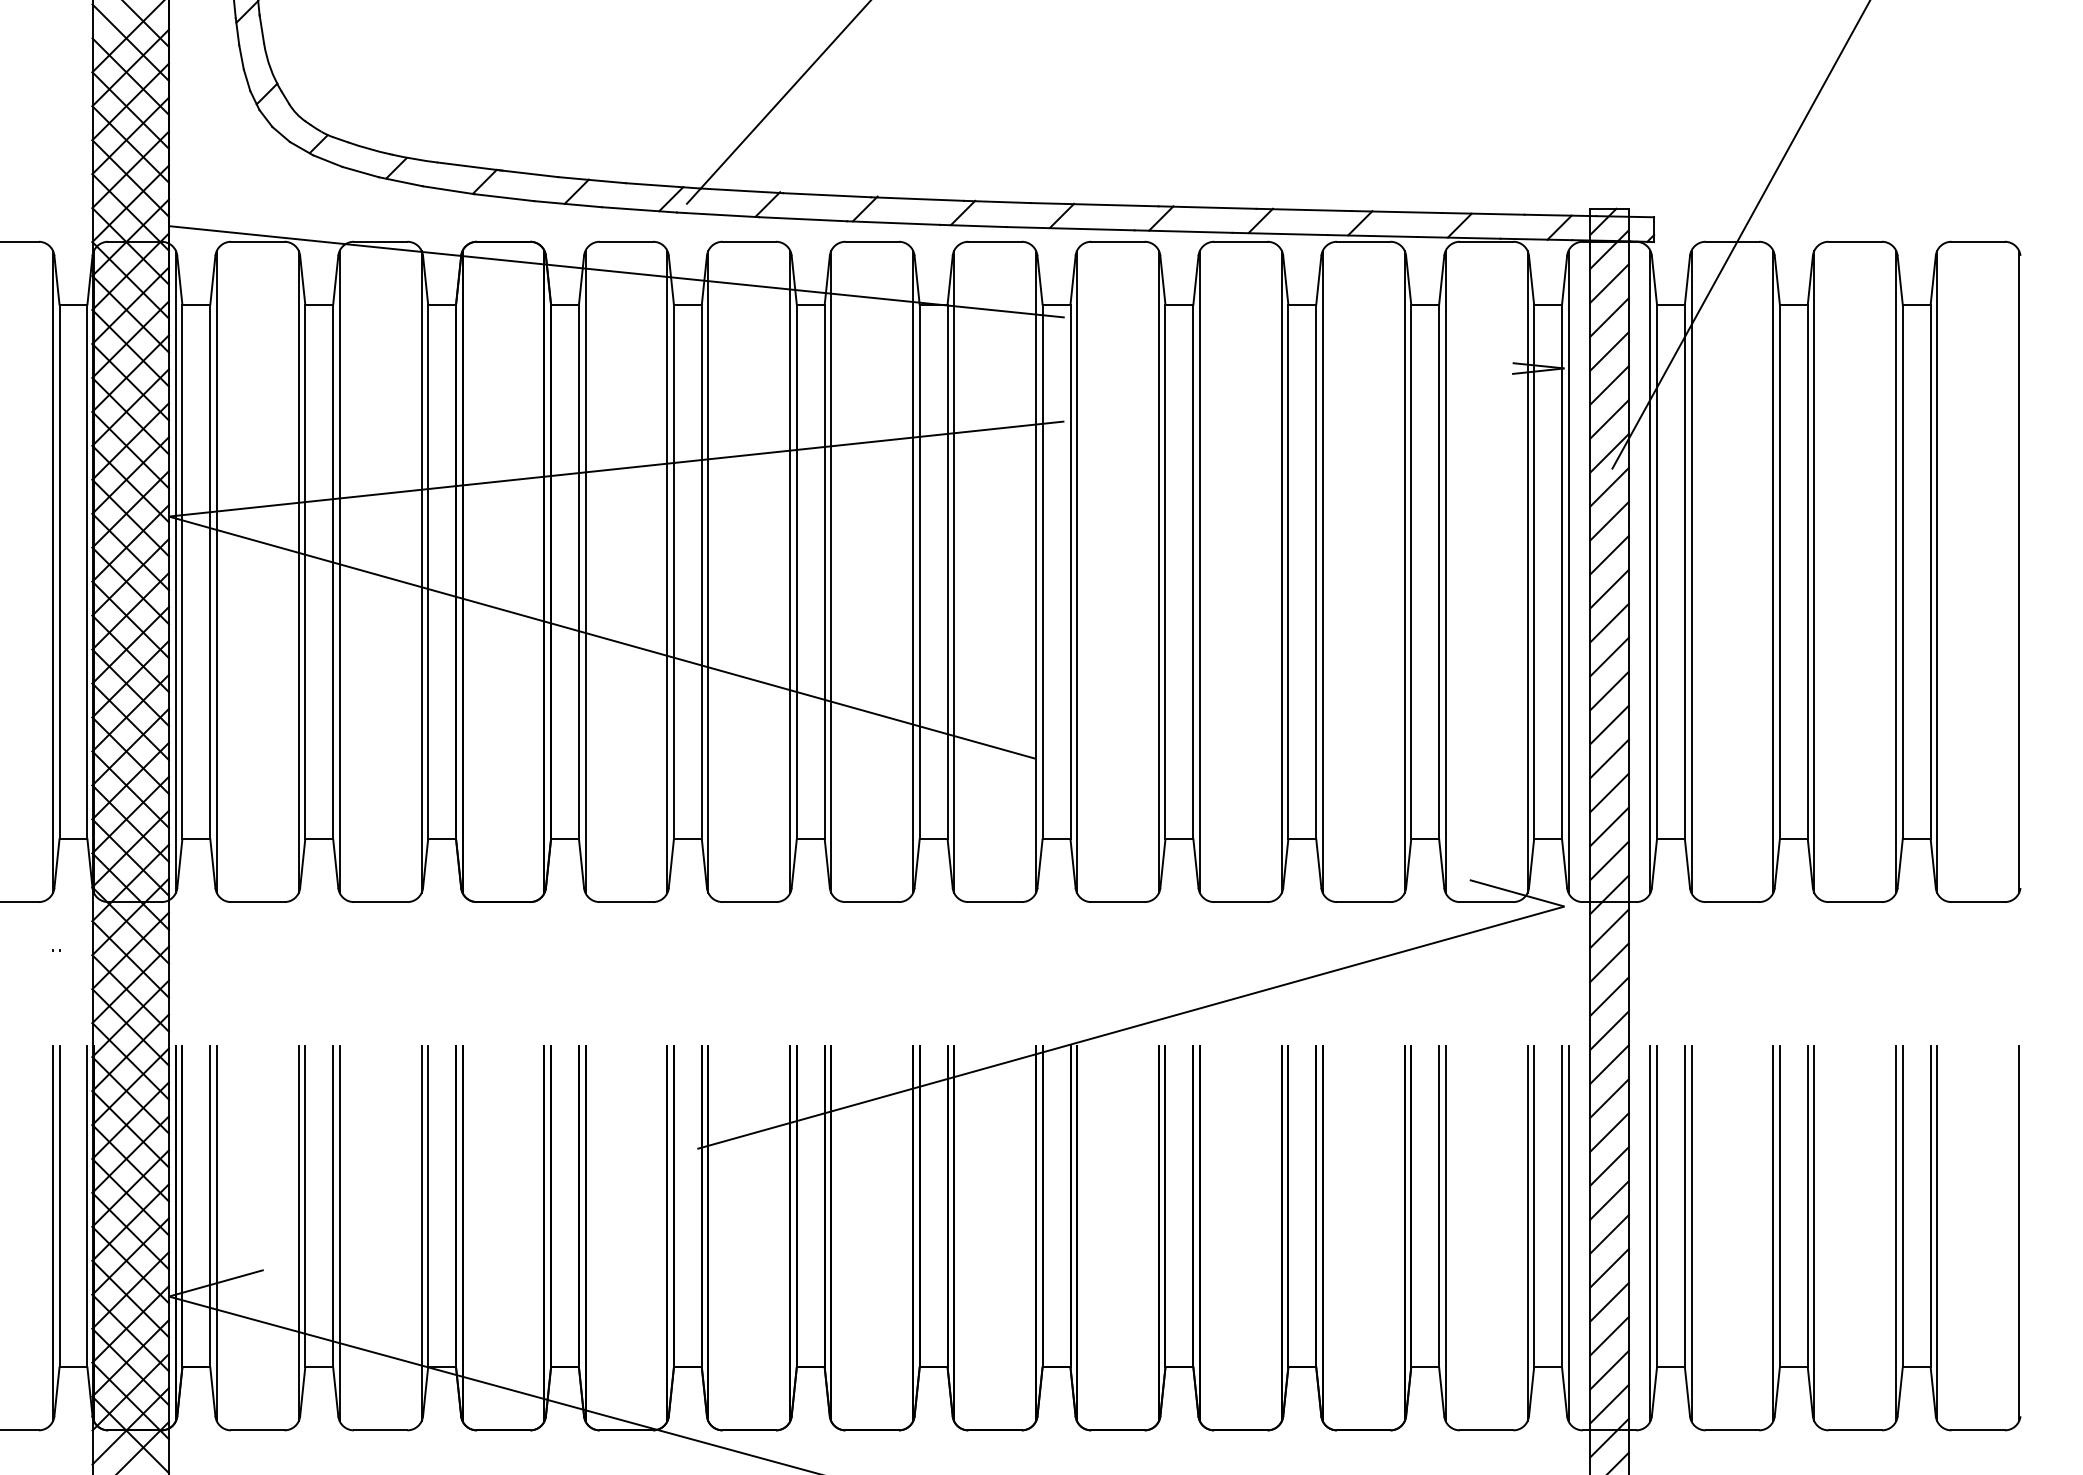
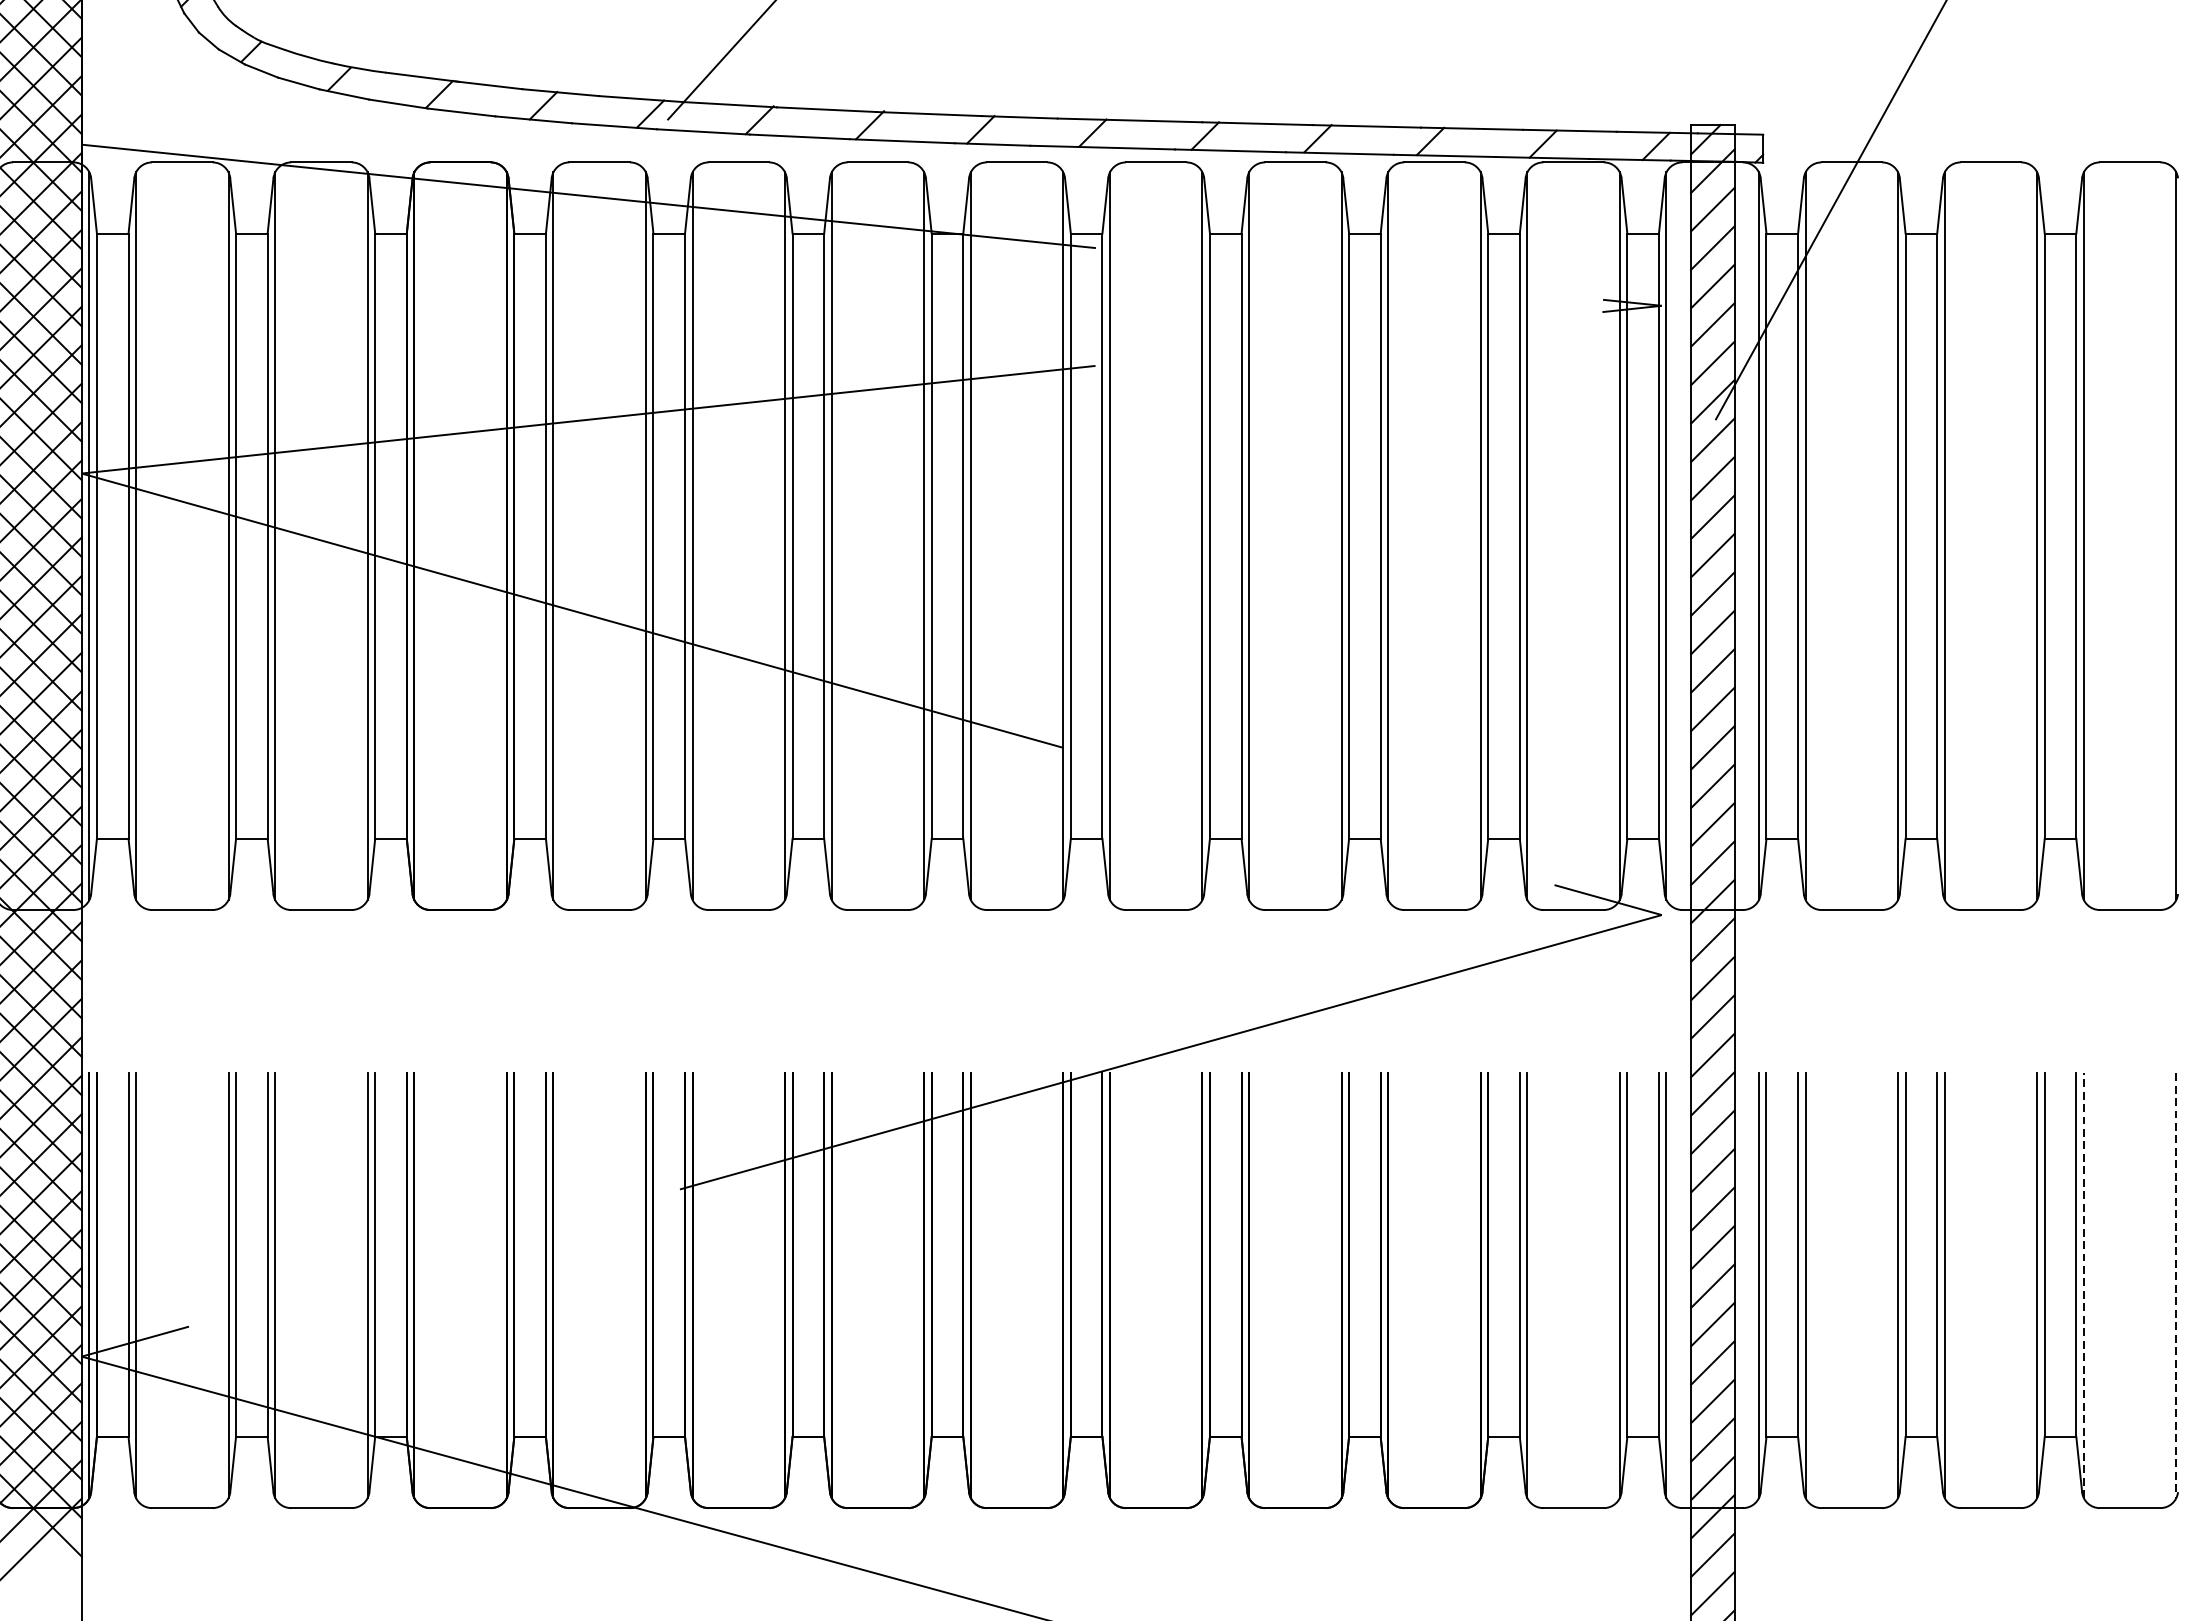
line: (1937, 1233) -> (2084, 1285), solid -> dashed
line: (2019, 1233) -> (2176, 1285), solid -> dashed

